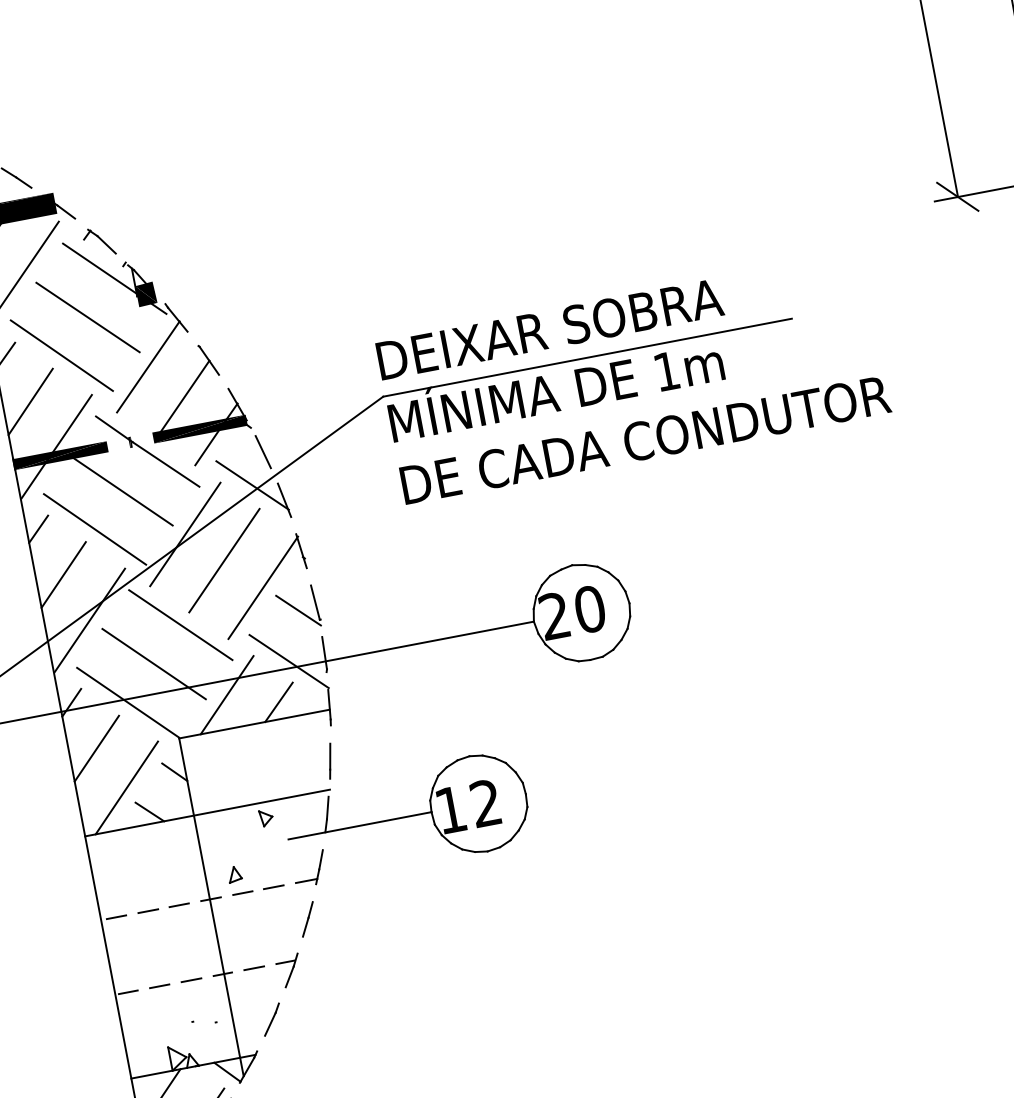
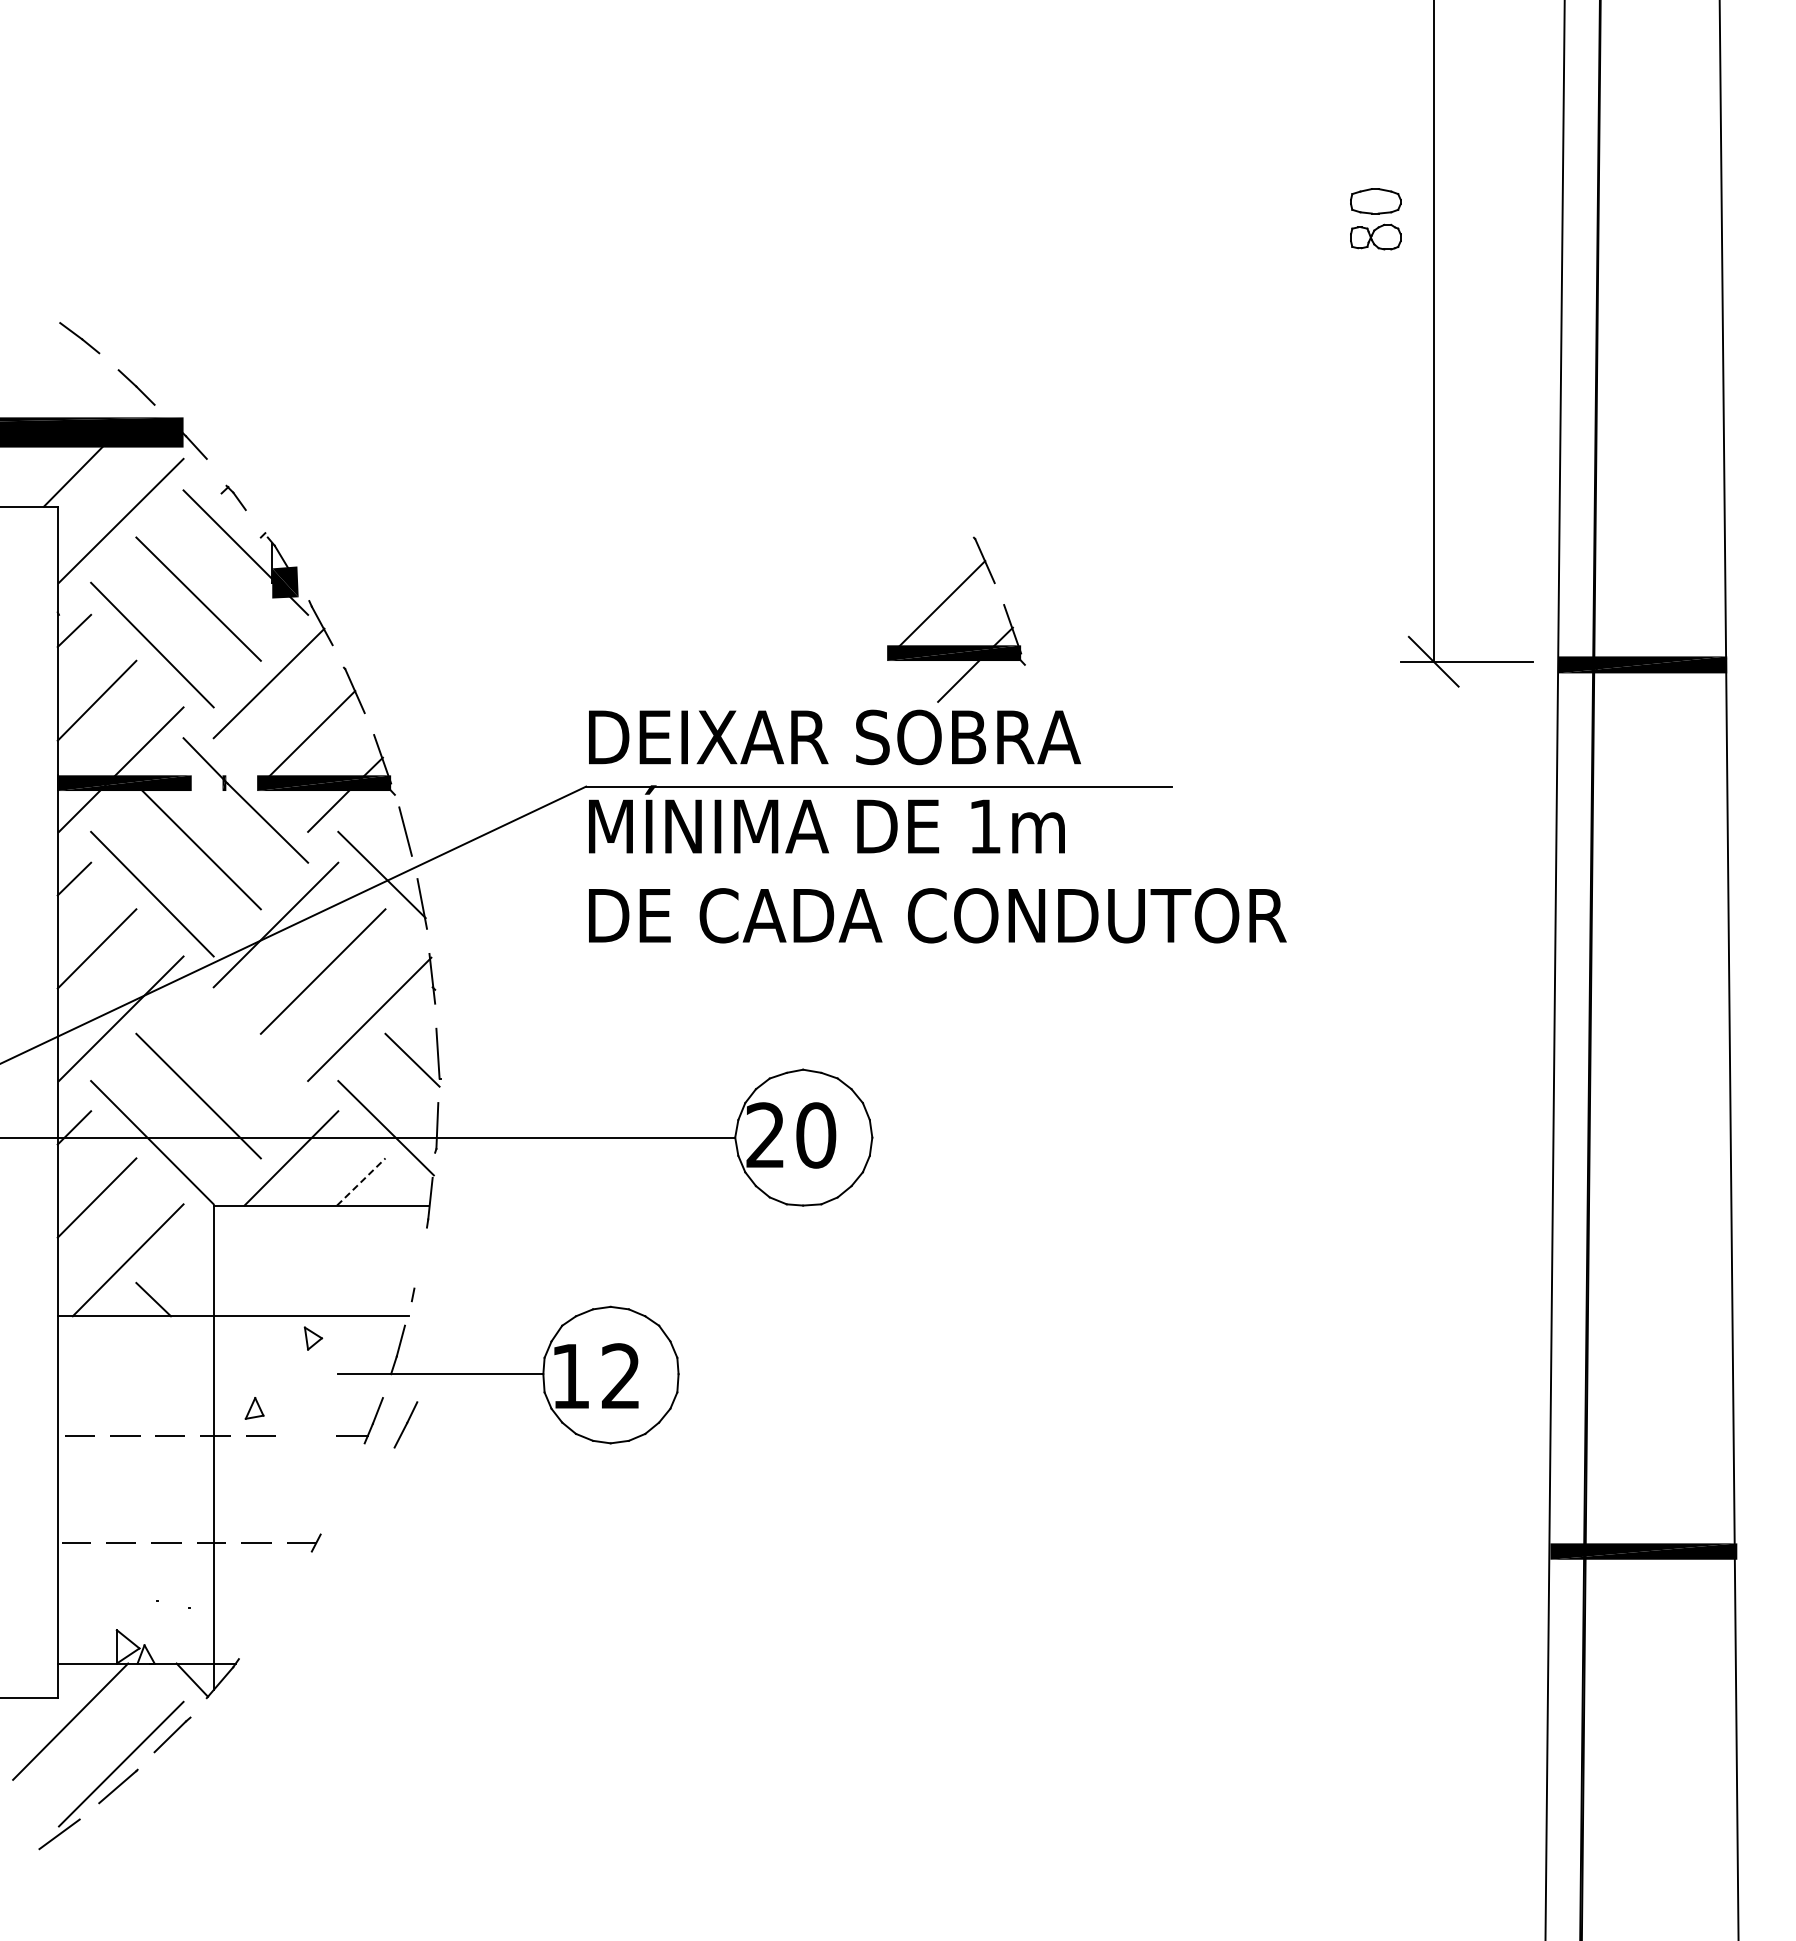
part: (607, 222) -> (942, 604), added
part: (98, 241) -> (233, 497), size x0.6
line: (180, 625) -> (245, 1049), removed
line: (279, 701) -> (361, 1181), solid -> dashed
line: (329, 756) -> (417, 1270), removed
line: (174, 771) -> (198, 1250), removed
line: (273, 887) -> (304, 1436), removed
line: (307, 919) -> (405, 1424), moved
line: (289, 976) -> (303, 1564), removed
line: (272, 1019) -> (268, 1618), removed

